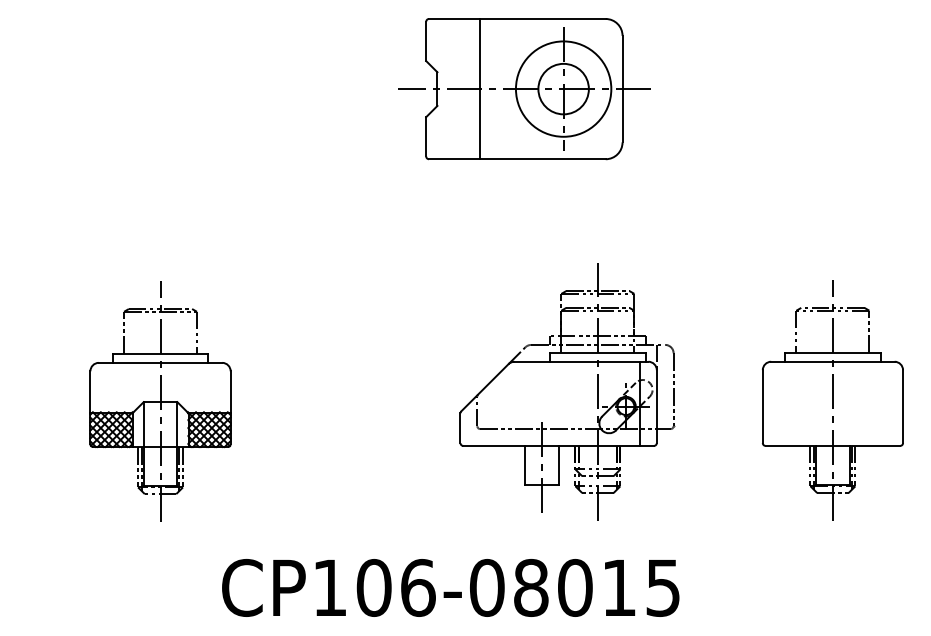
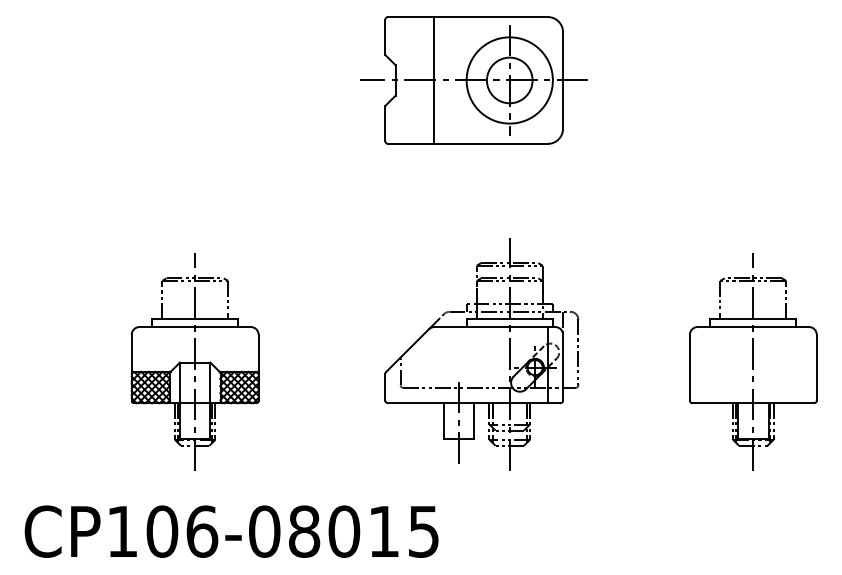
part: (566, 392) -> (481, 354), moved
part: (159, 400) -> (194, 361), moved
text: (450, 587) -> (231, 531), moved

